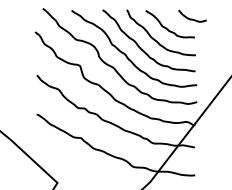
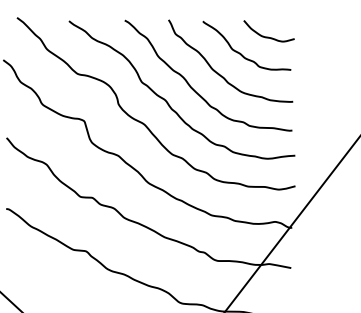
curve: (192, 18) -> (268, 35), moved

